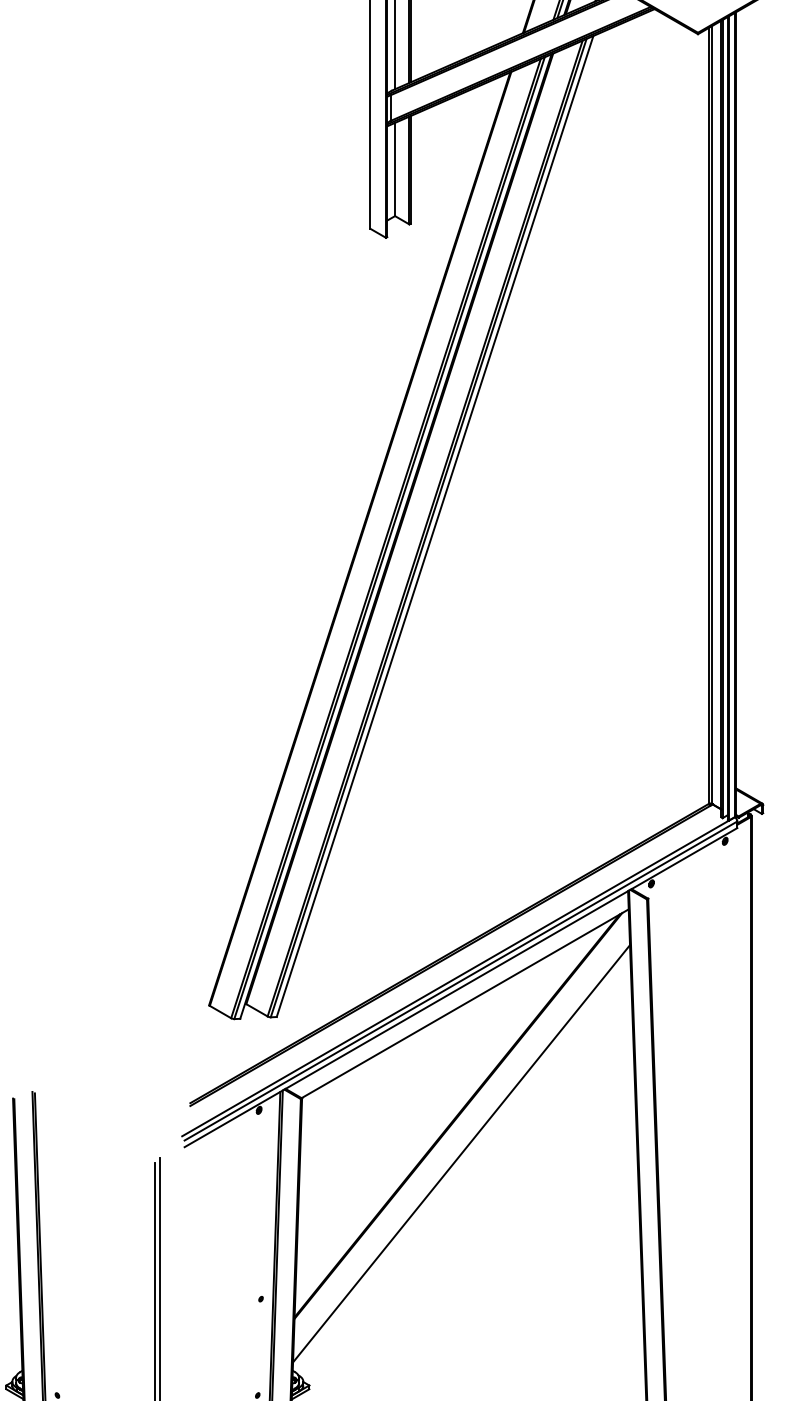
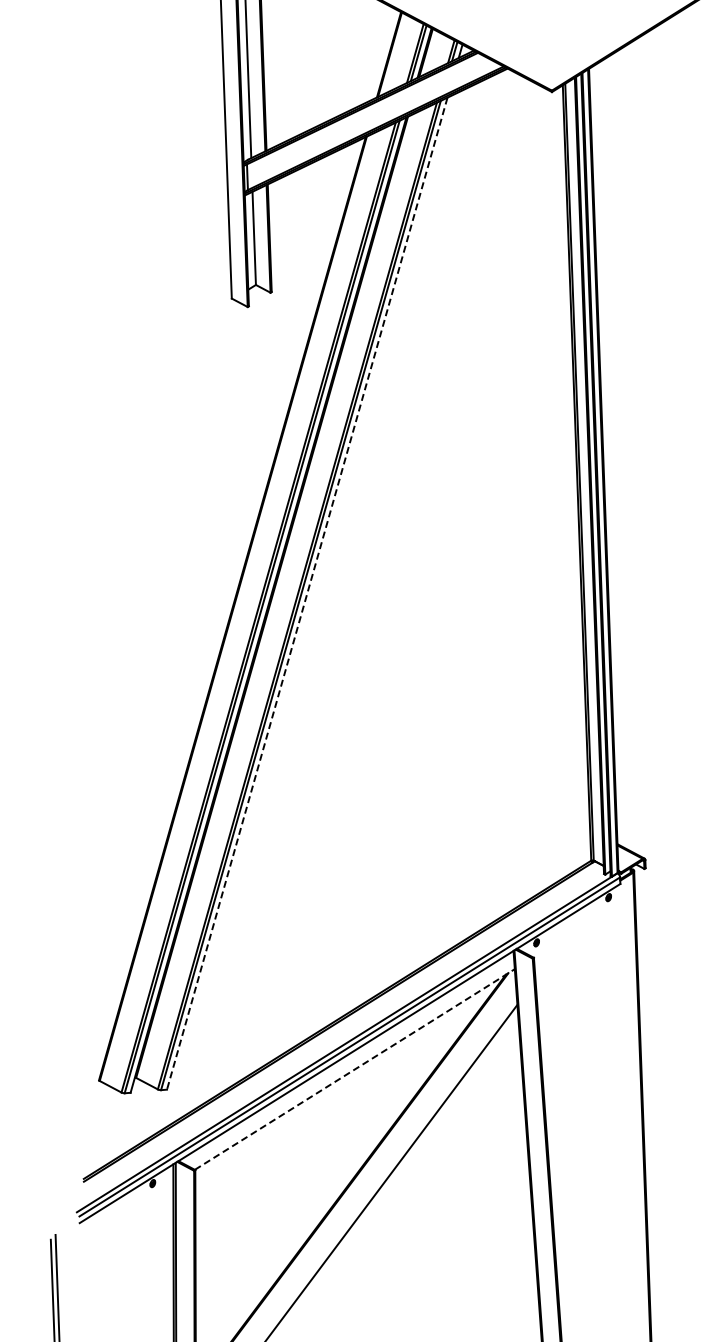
line: (434, 526) -> (306, 593), solid -> dashed
line: (465, 1003) -> (355, 1069), solid -> dashed

